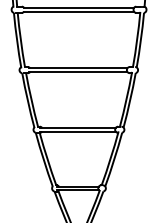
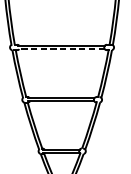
line: (77, 72) -> (60, 49), solid -> dashed

